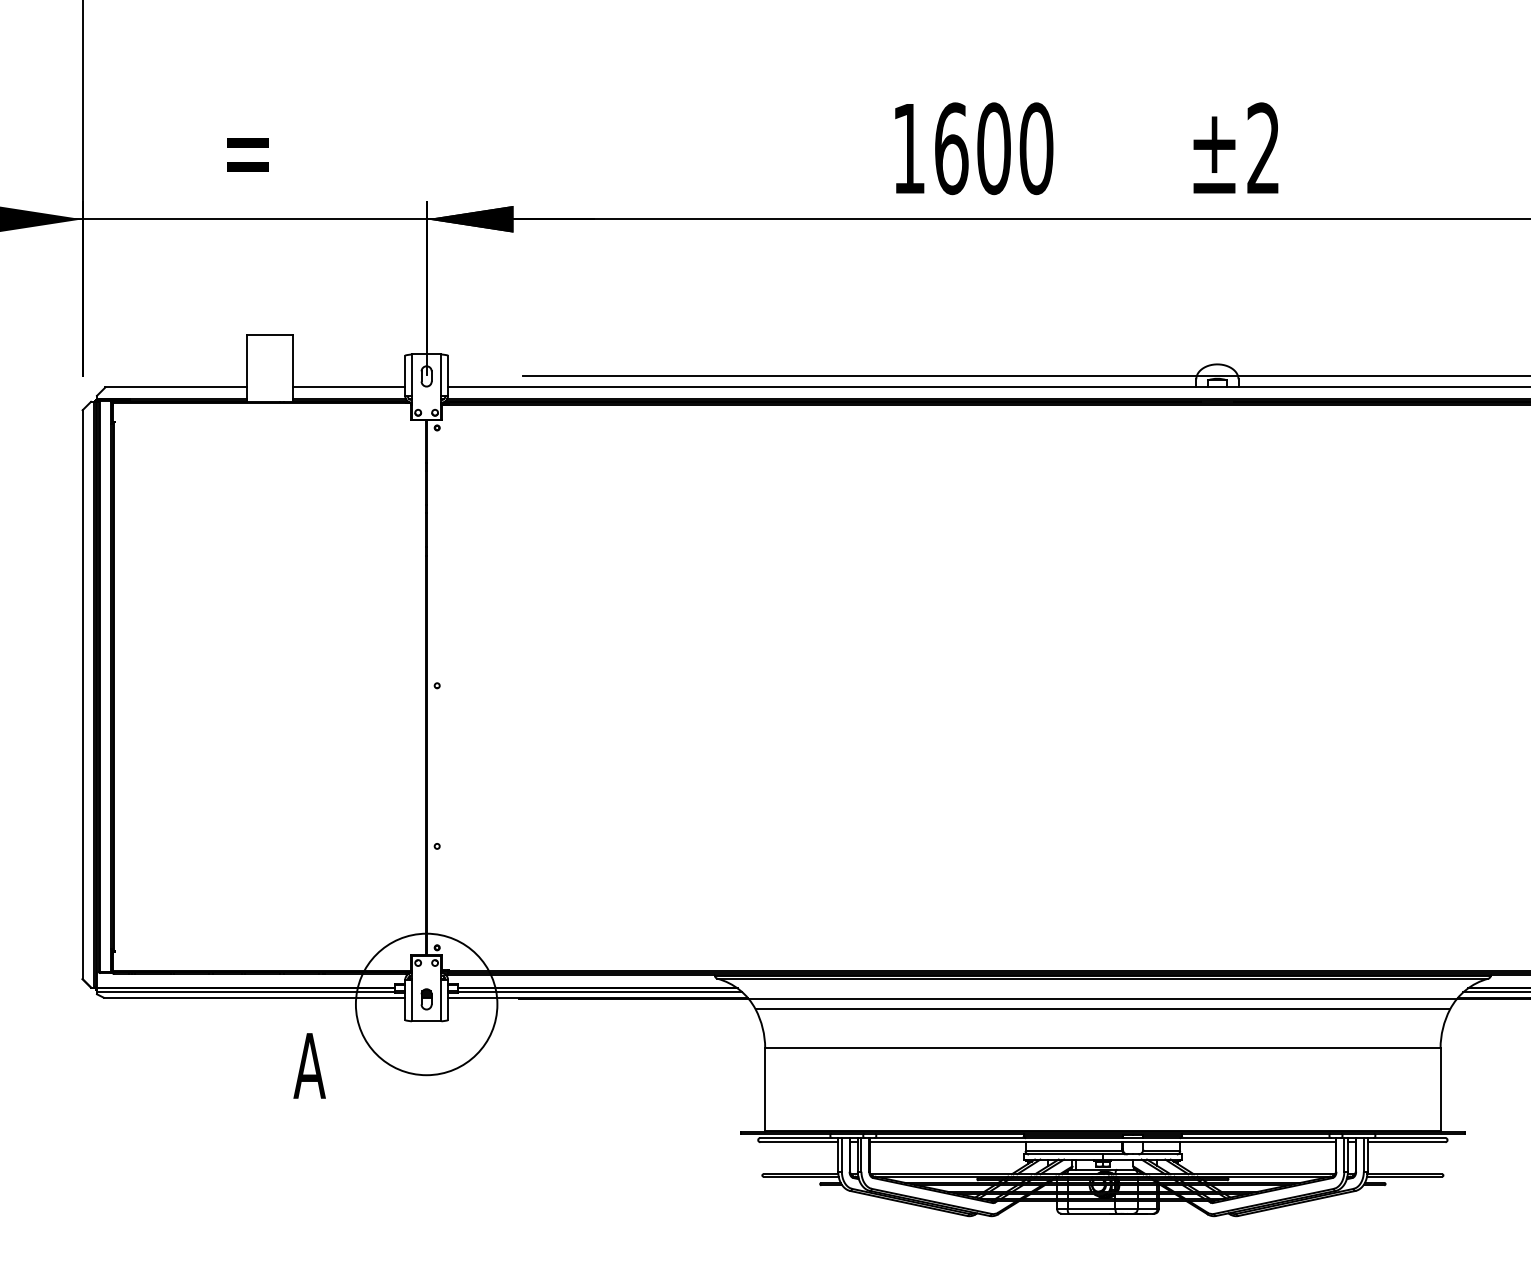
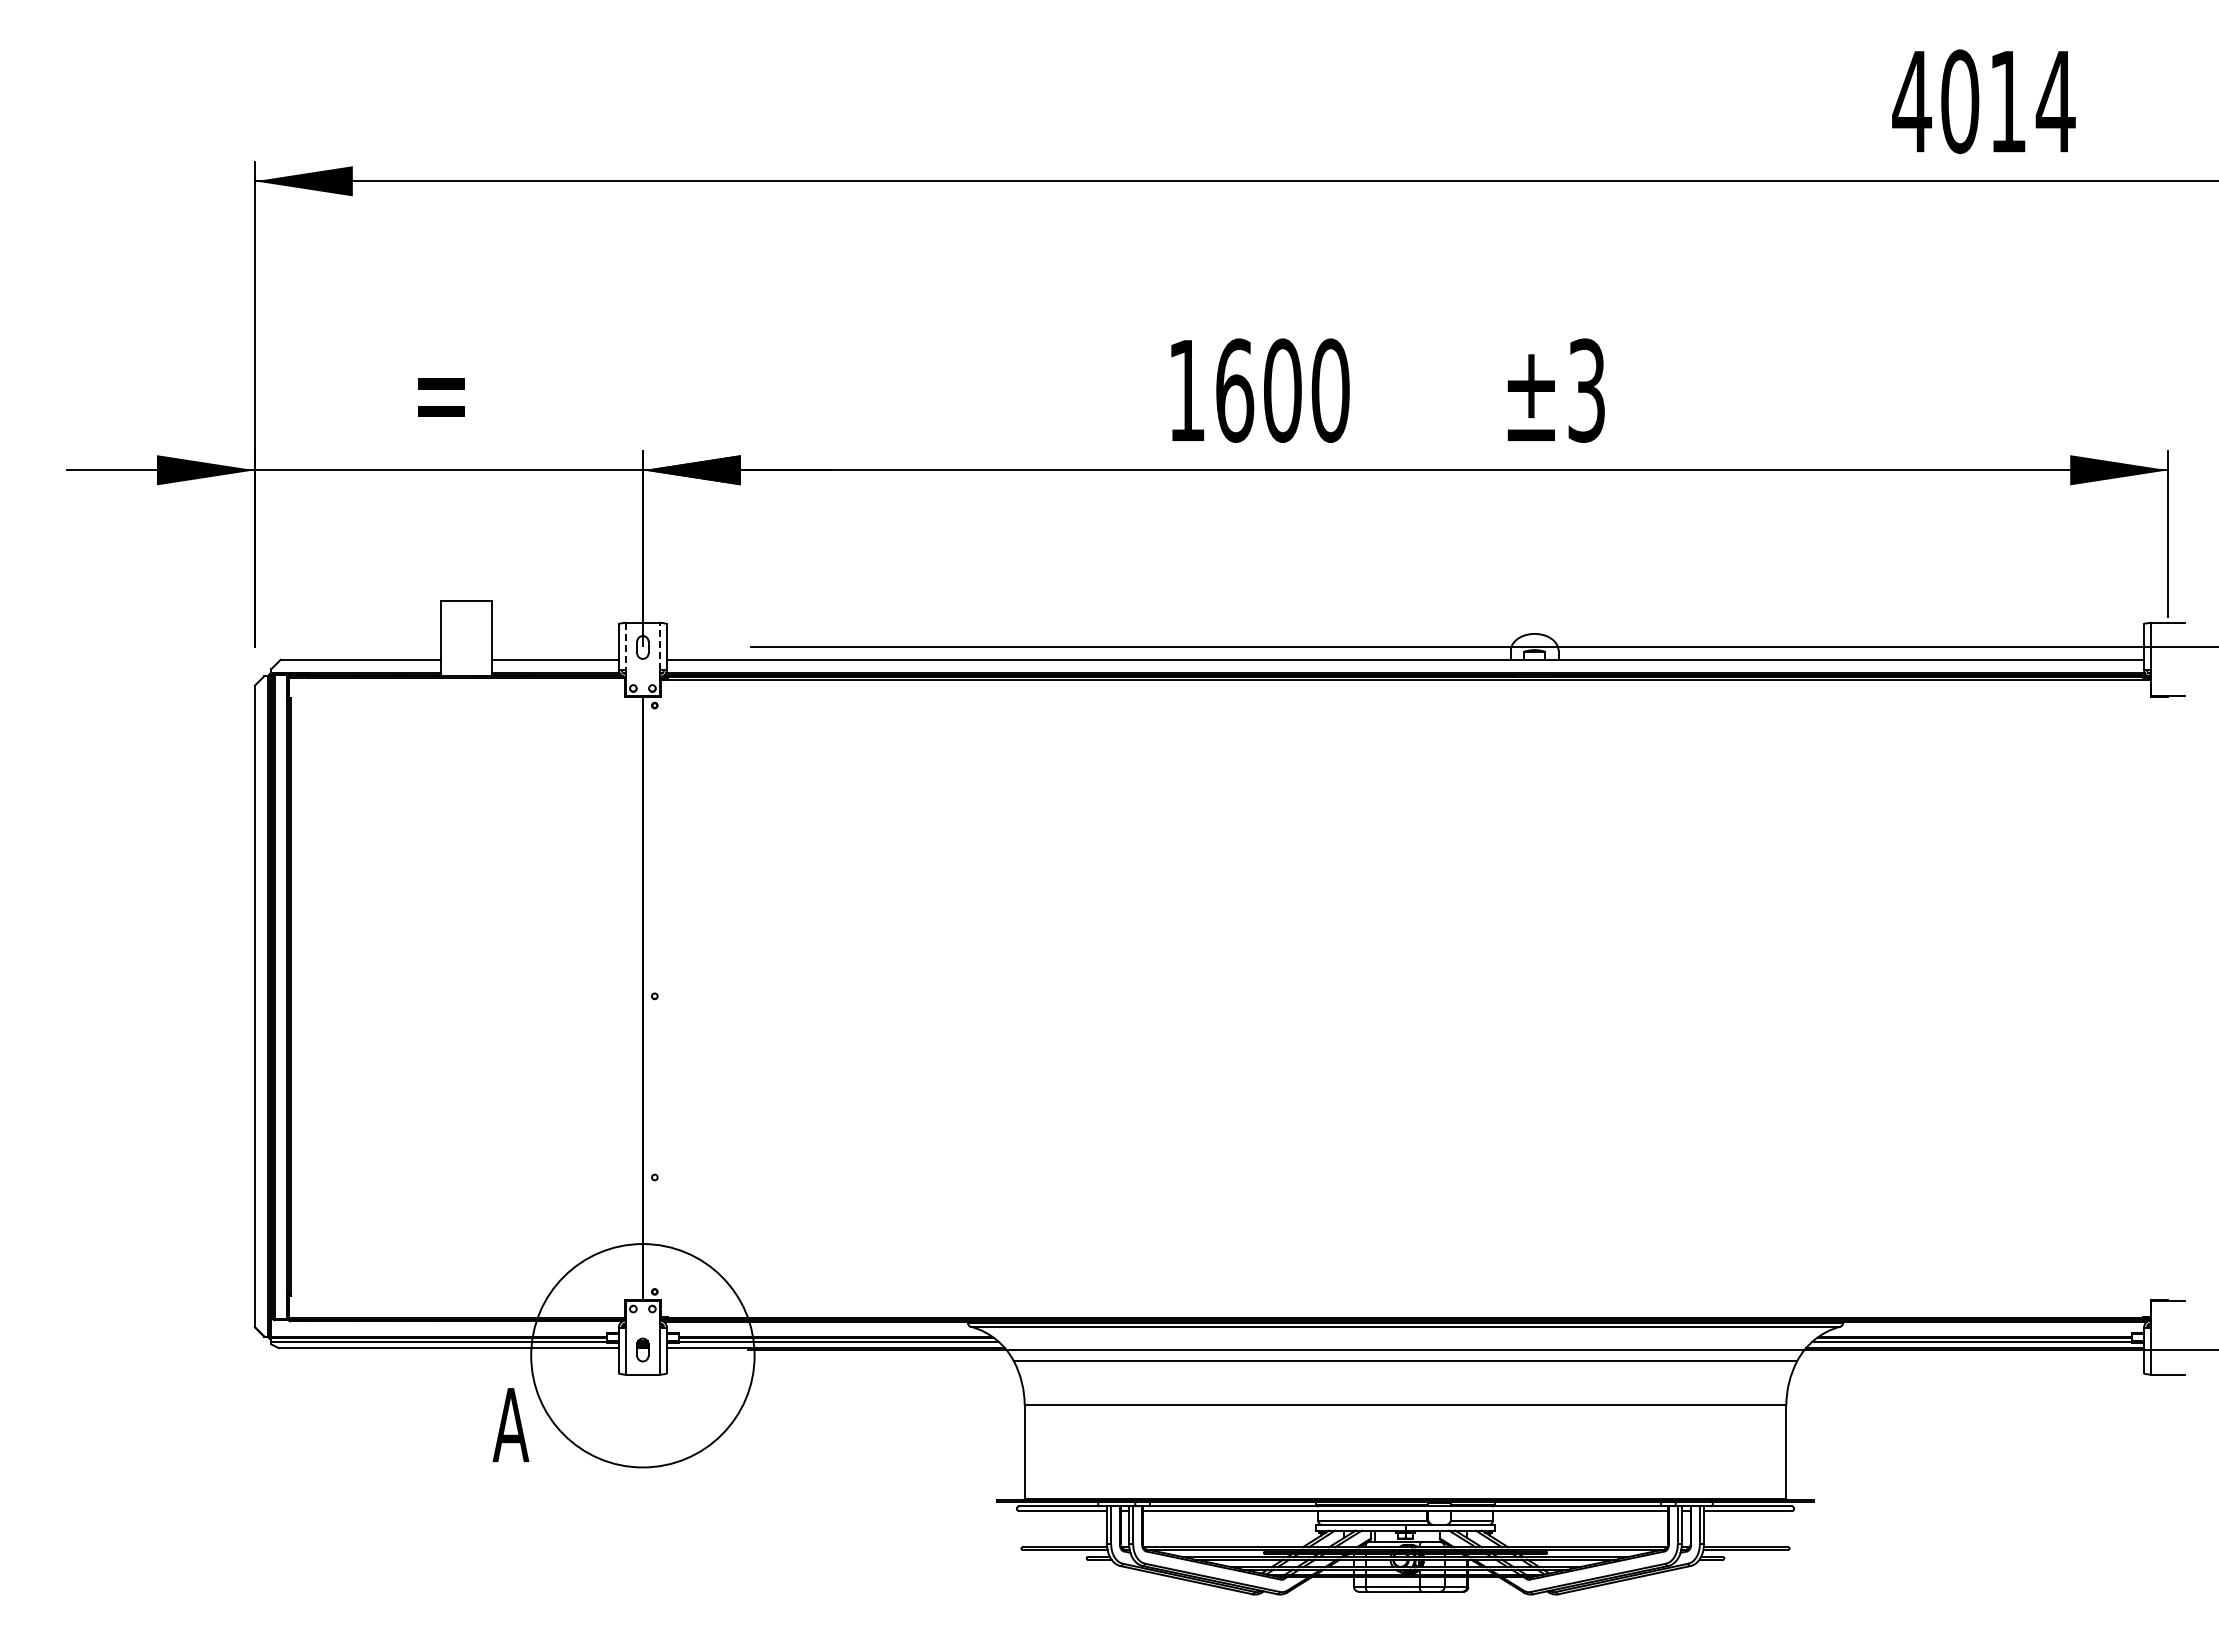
text: (1263, 148) -> (1586, 390), ±2 -> ±3
line: (441, 374) -> (659, 645), solid -> dashed
line: (412, 375) -> (626, 646), solid -> dashed
circle: (426, 1004) -> (642, 1355), size x1.4

